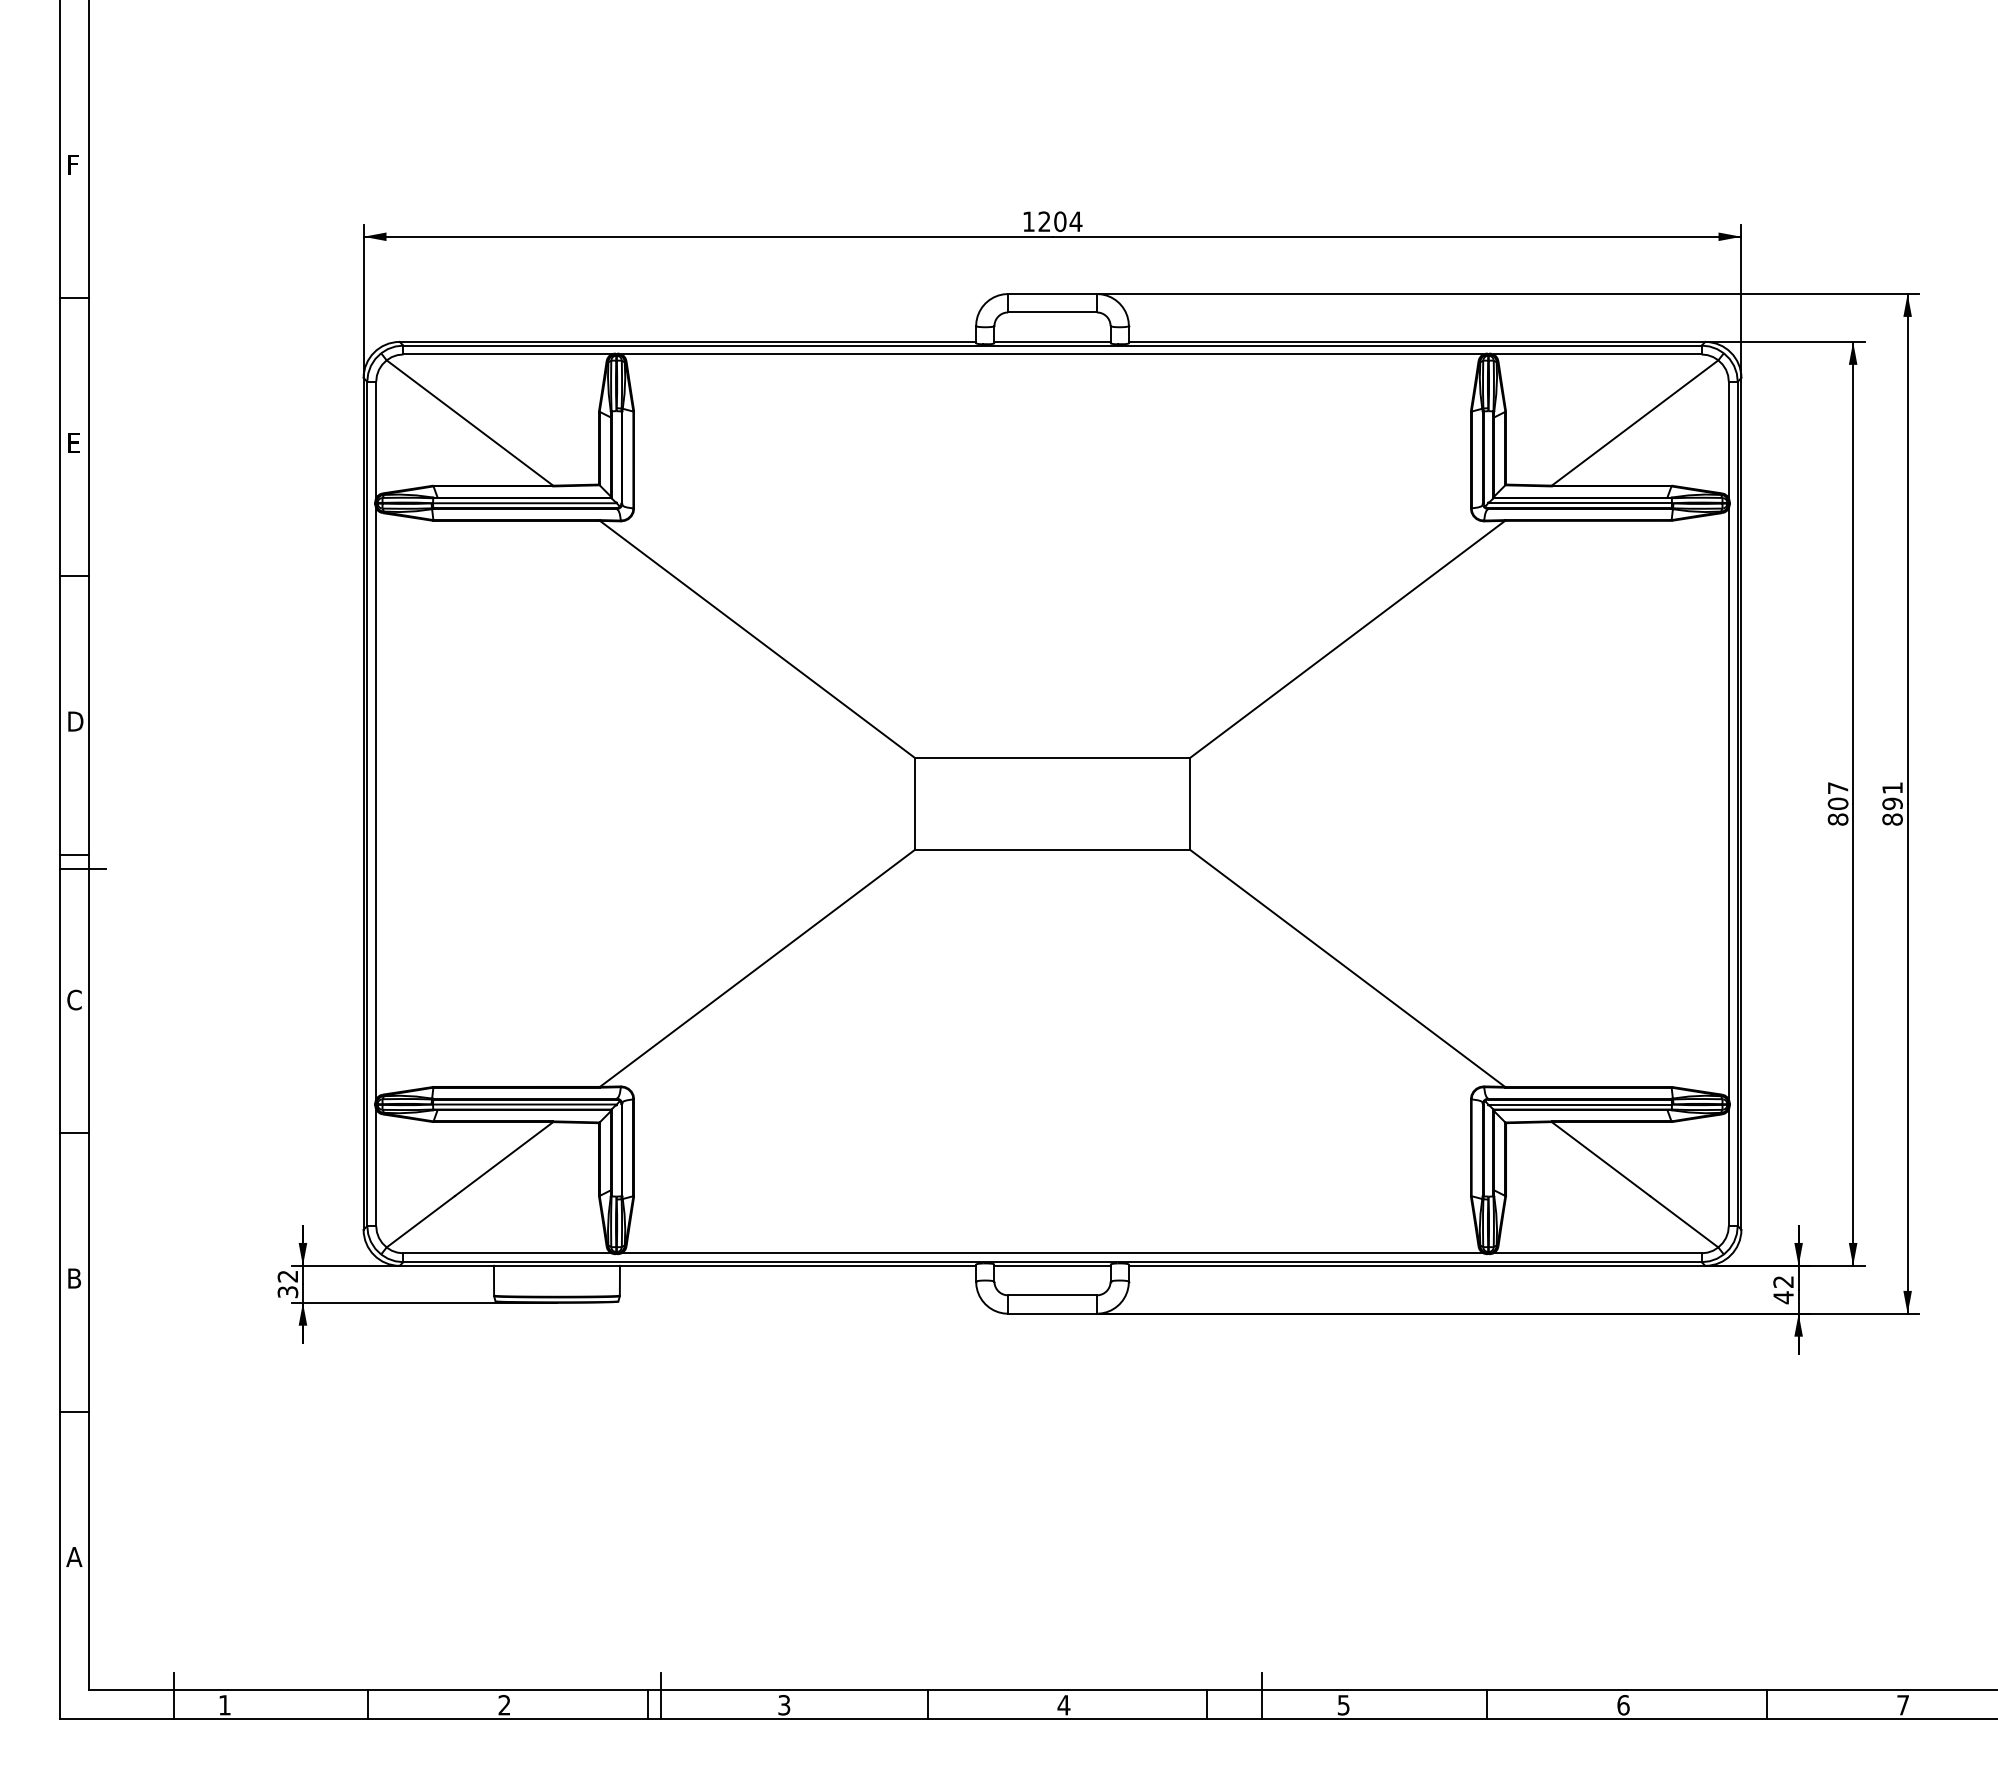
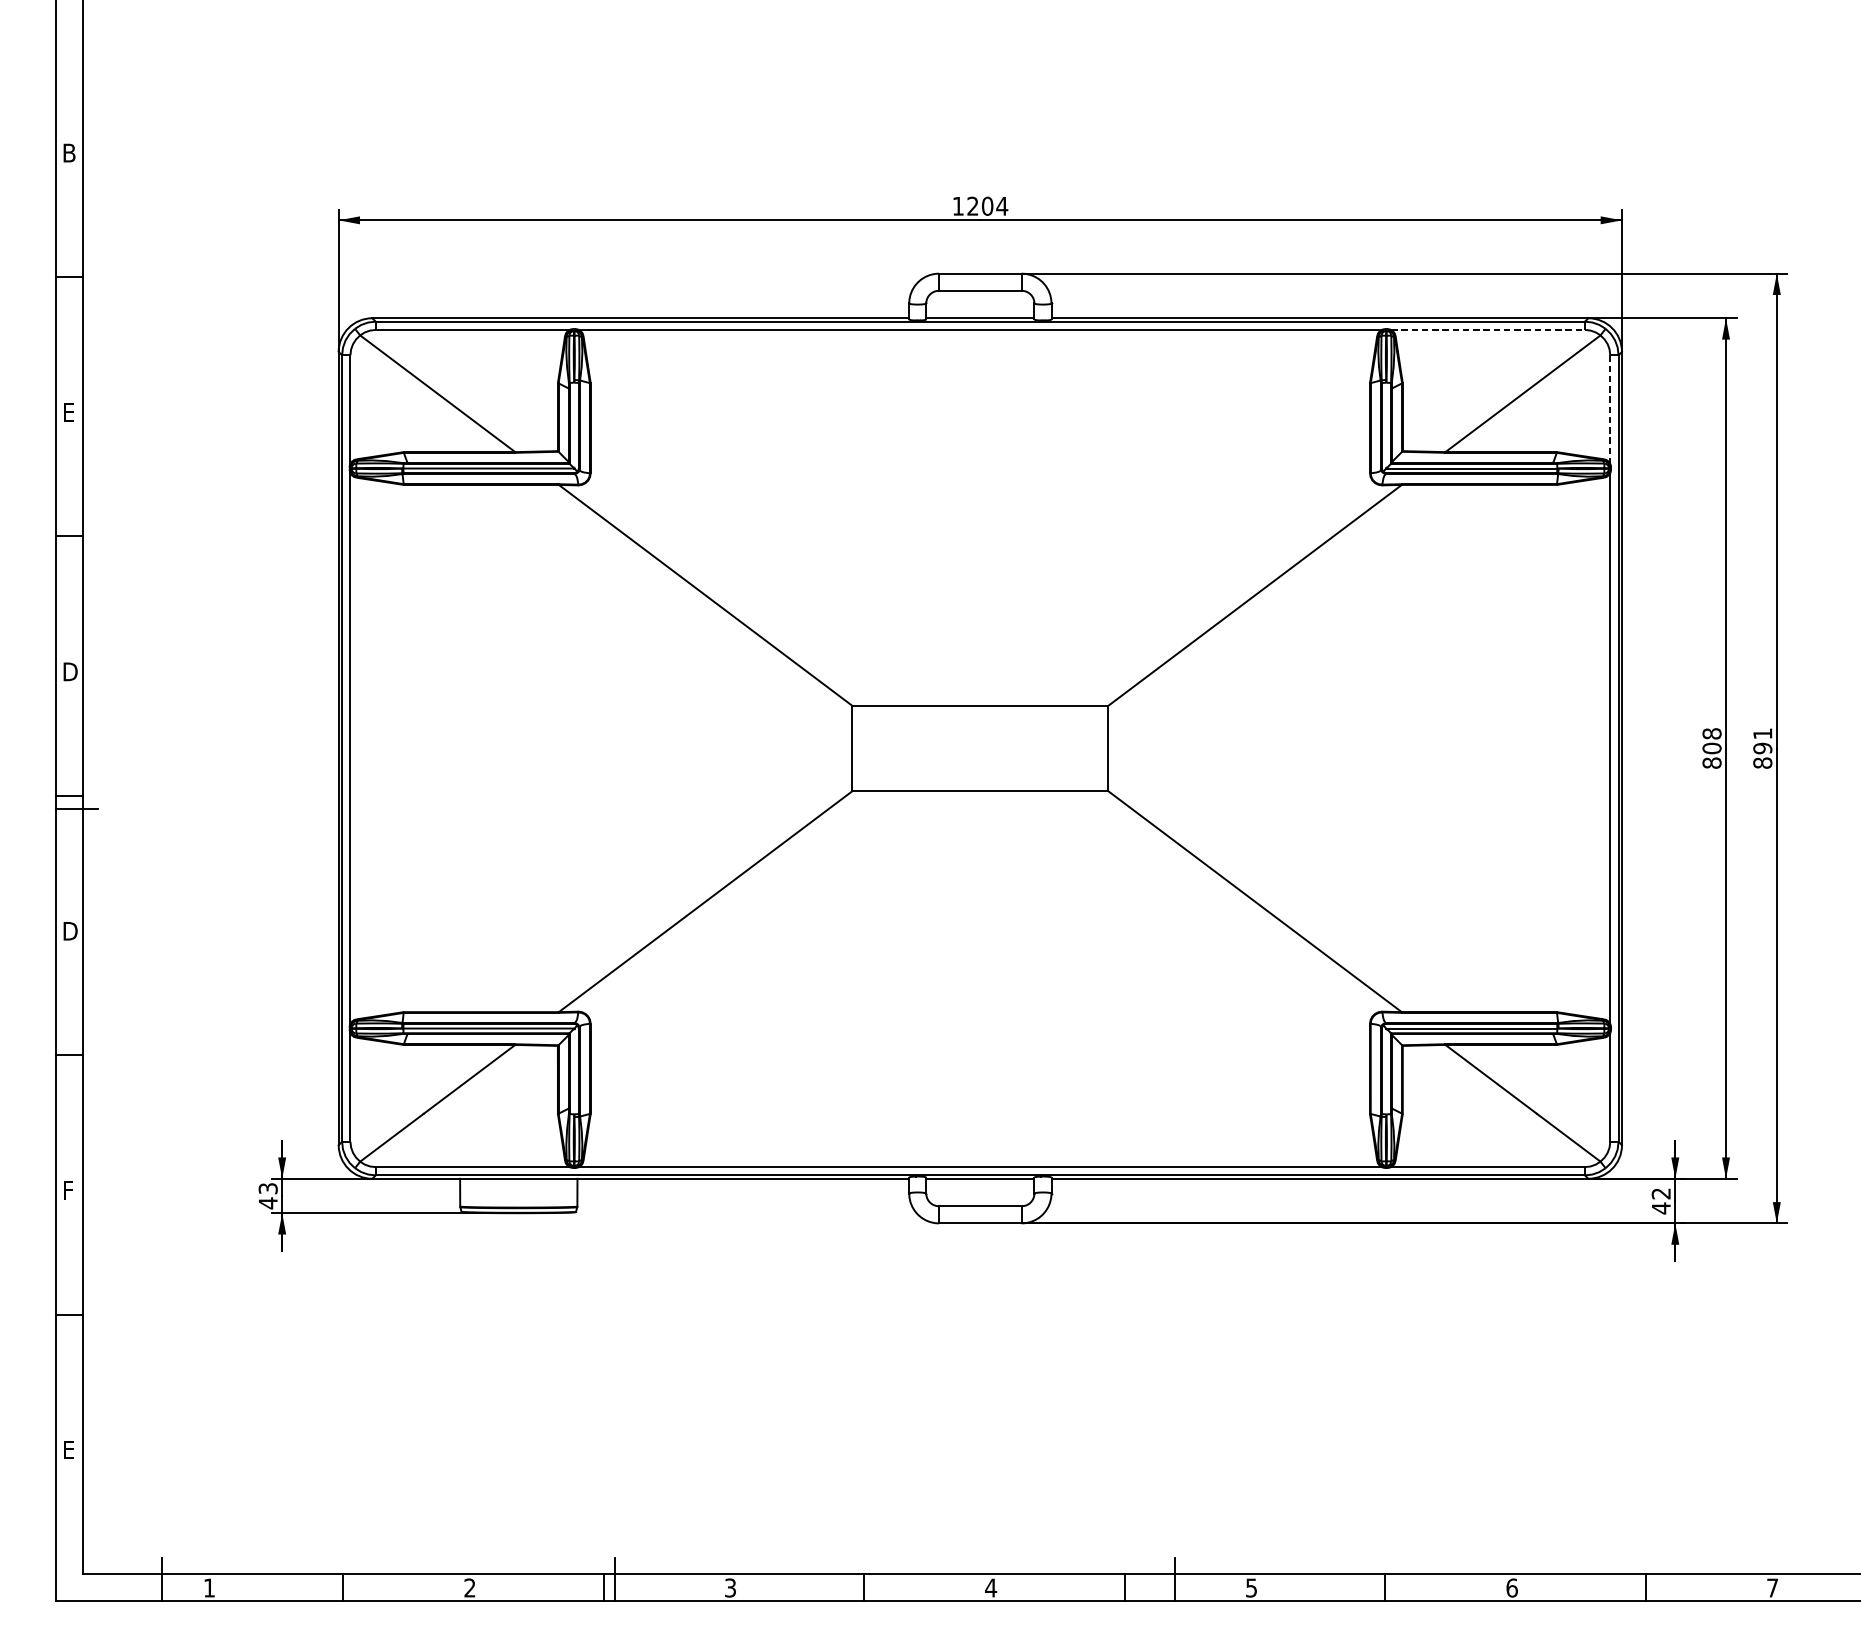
text: (74, 164) -> (69, 152), F -> B
line: (1598, 354) -> (1488, 329), solid -> dashed
line: (1728, 440) -> (1609, 410), solid -> dashed
text: (1837, 788) -> (1711, 734), 807 -> 808
text: (75, 999) -> (70, 930), C -> D
text: (74, 1278) -> (69, 1190), B -> F
text: (287, 1284) -> (267, 1196), 32 -> 43
text: (74, 1556) -> (69, 1449), A -> E

